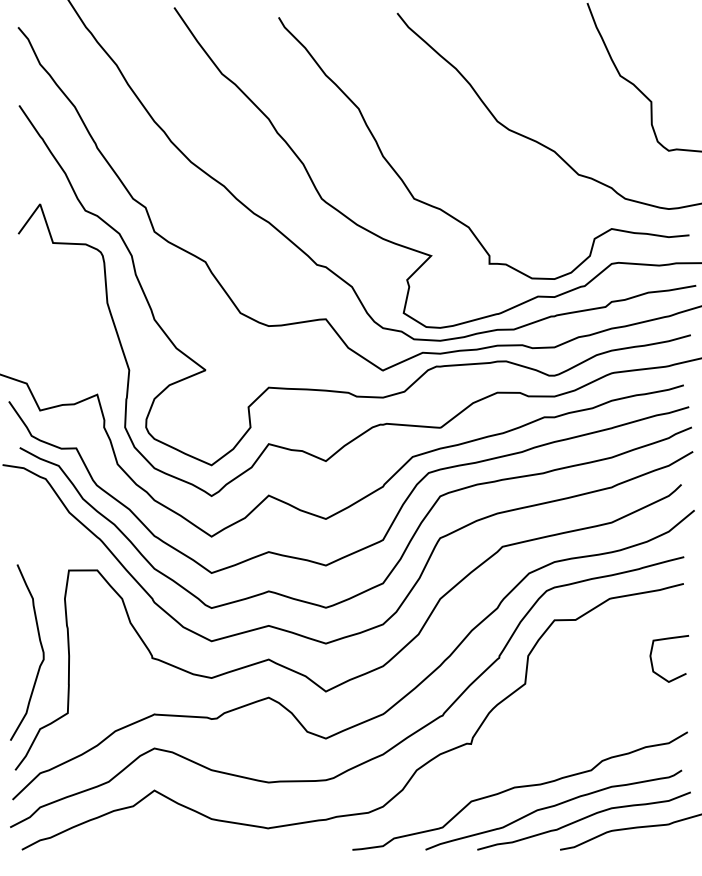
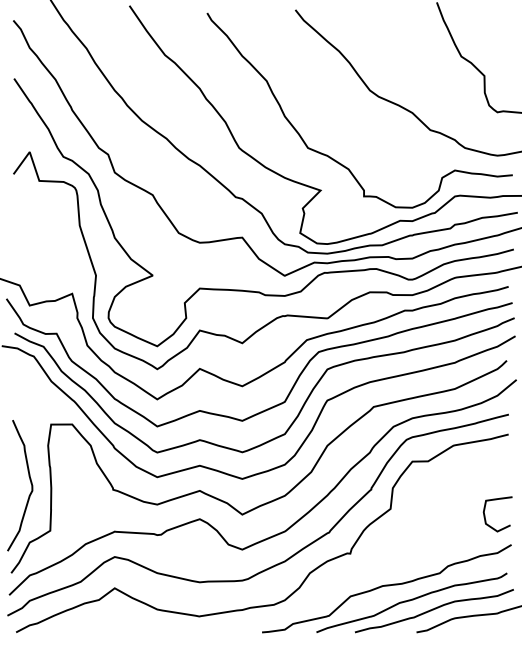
curve: (652, 659) -> (485, 514), moved

